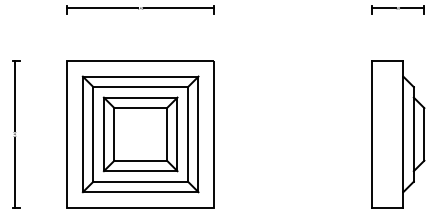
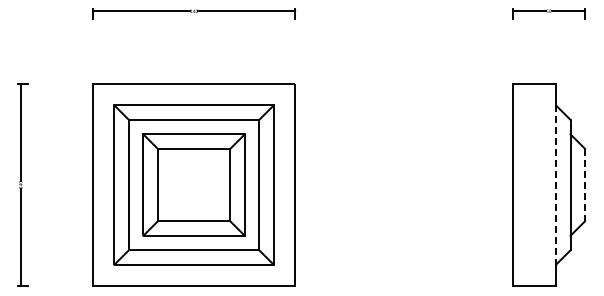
line: (403, 134) -> (556, 185), solid -> dashed
line: (424, 134) -> (585, 185), solid -> dashed

